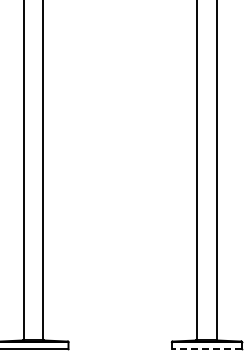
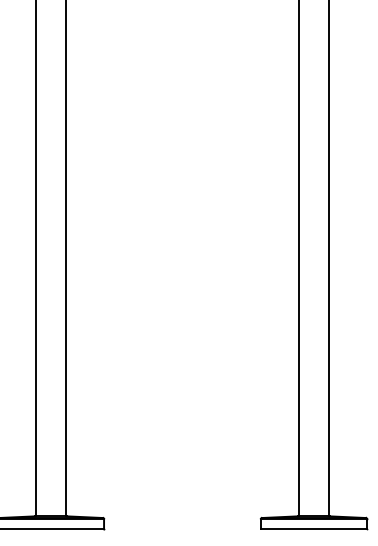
line: (206, 348) -> (313, 528), dashed -> solid

